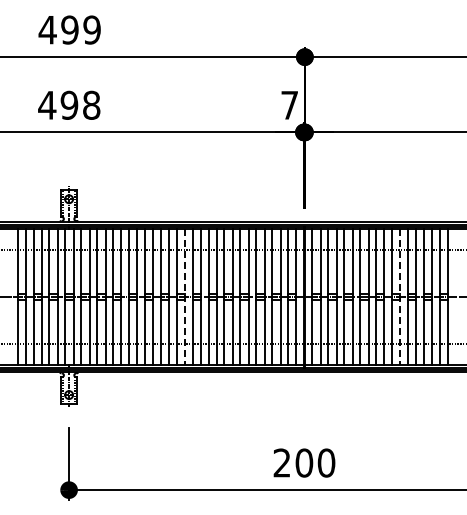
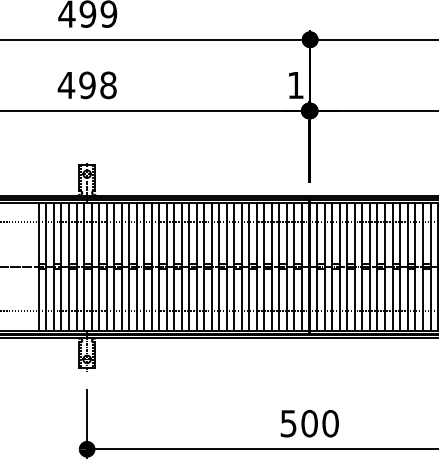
text: (289, 105) -> (295, 85), 7 -> 1
line: (185, 297) -> (197, 267), dashed -> solid
line: (400, 297) -> (400, 267), dashed -> solid
text: (281, 462) -> (288, 423), 200 -> 500

